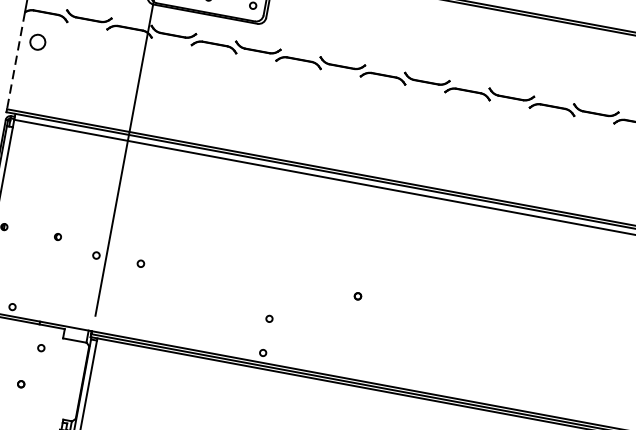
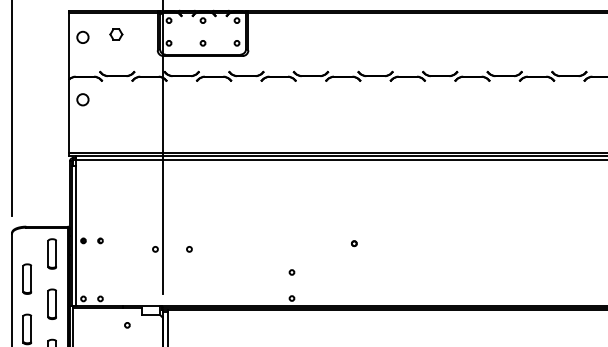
line: (16, 60) -> (69, 116), dashed -> solid
part: (58, 236) -> (100, 240), moved

